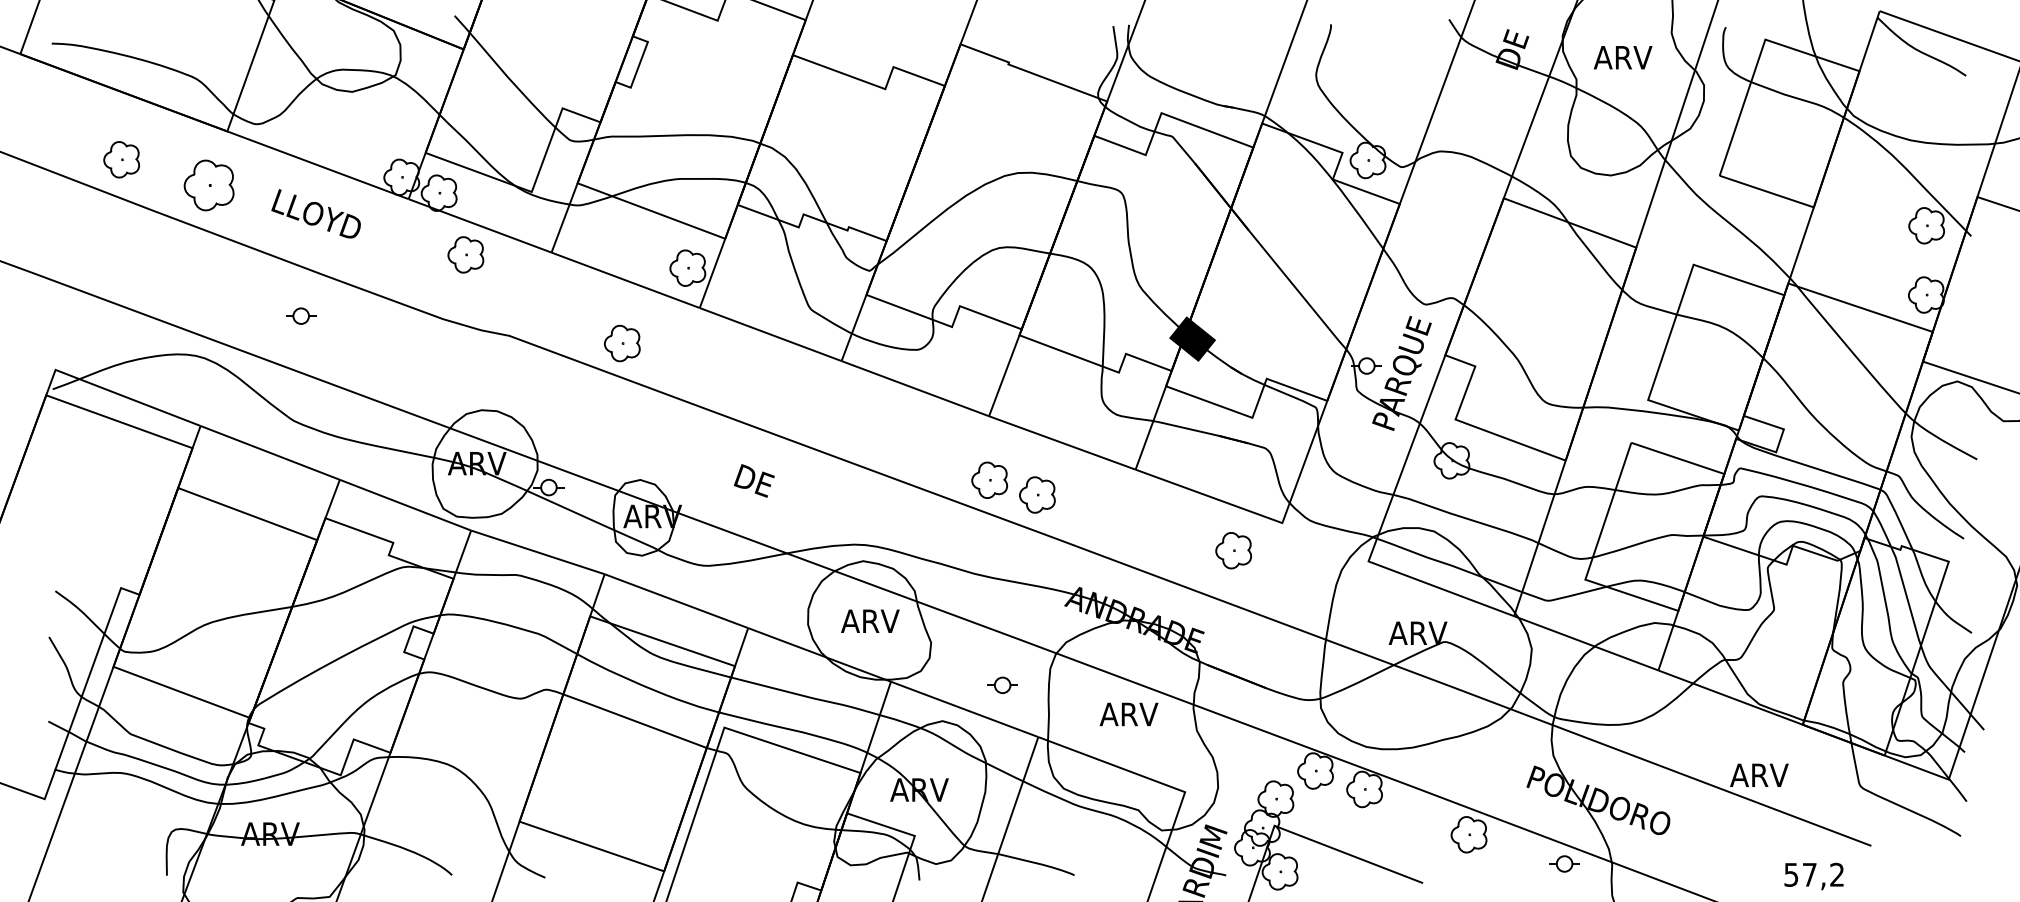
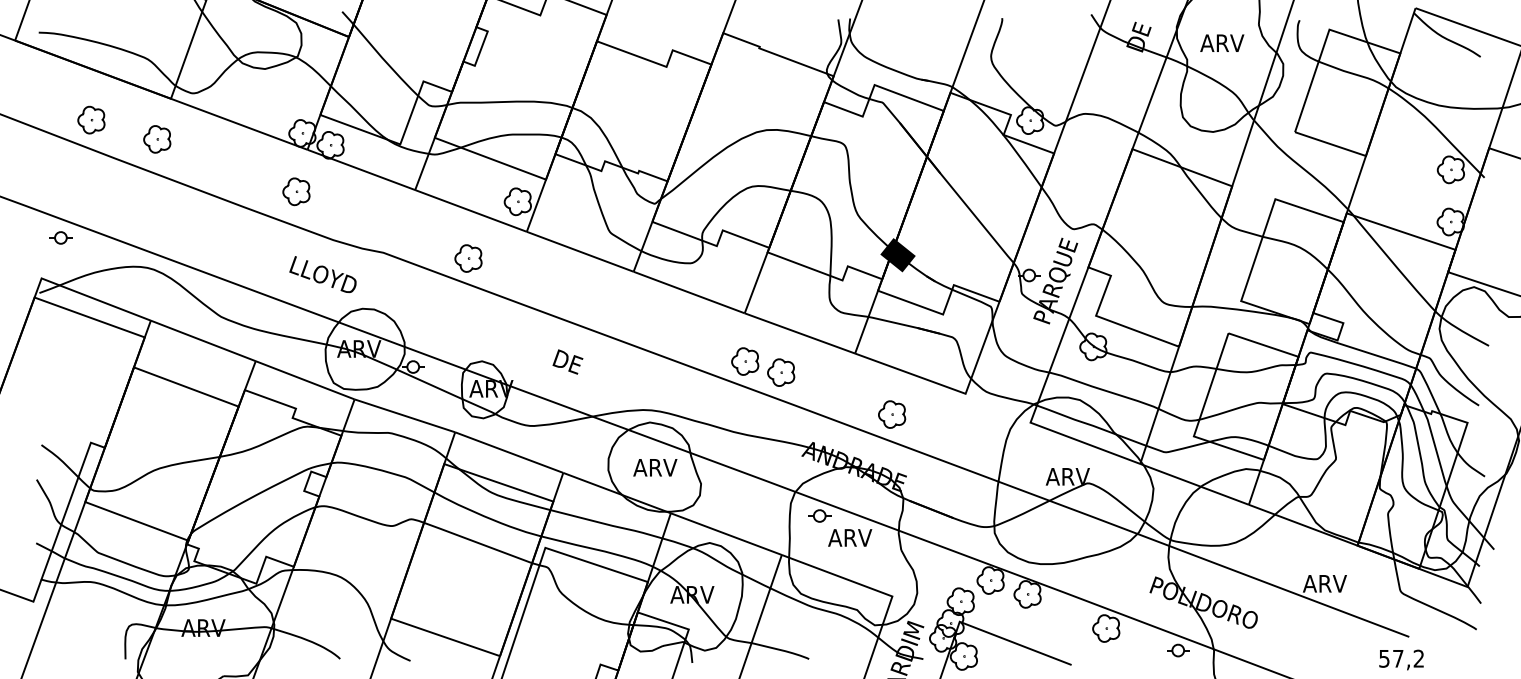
part: (208, 184) -> (156, 138), size x0.71
text: (315, 213) -> (322, 274), moved
part: (465, 254) -> (296, 191), moved
part: (301, 315) -> (61, 237), moved
part: (1233, 550) -> (891, 414), moved
part: (1002, 684) -> (819, 515), moved
text: (1813, 876) -> (1401, 659), moved

